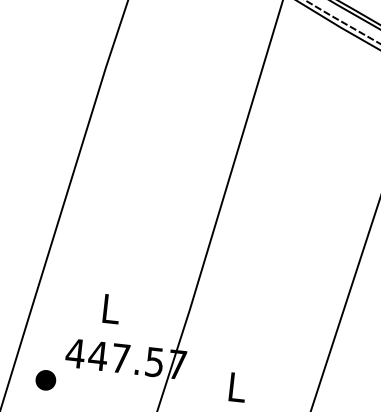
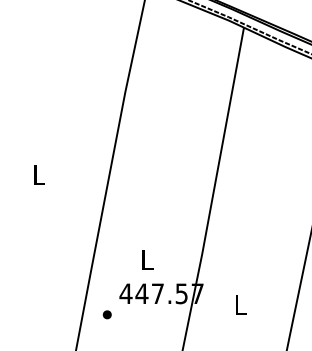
part: (44, 379) -> (106, 314), size x0.62

